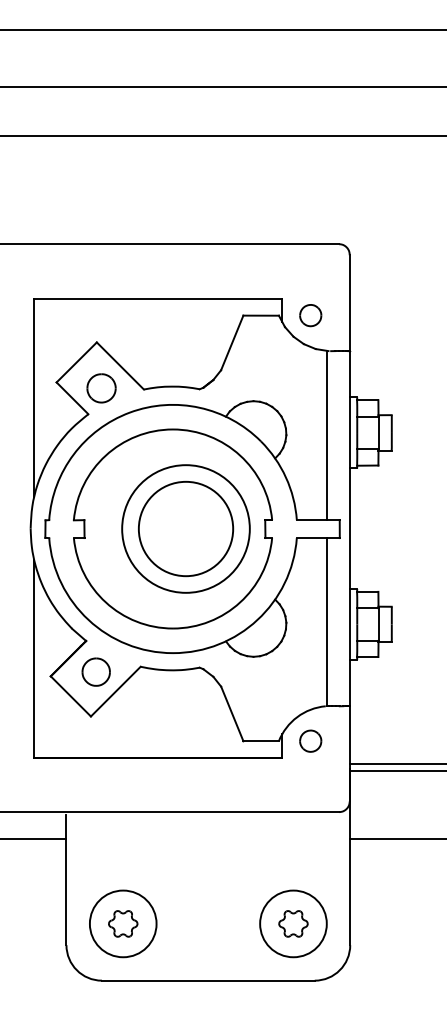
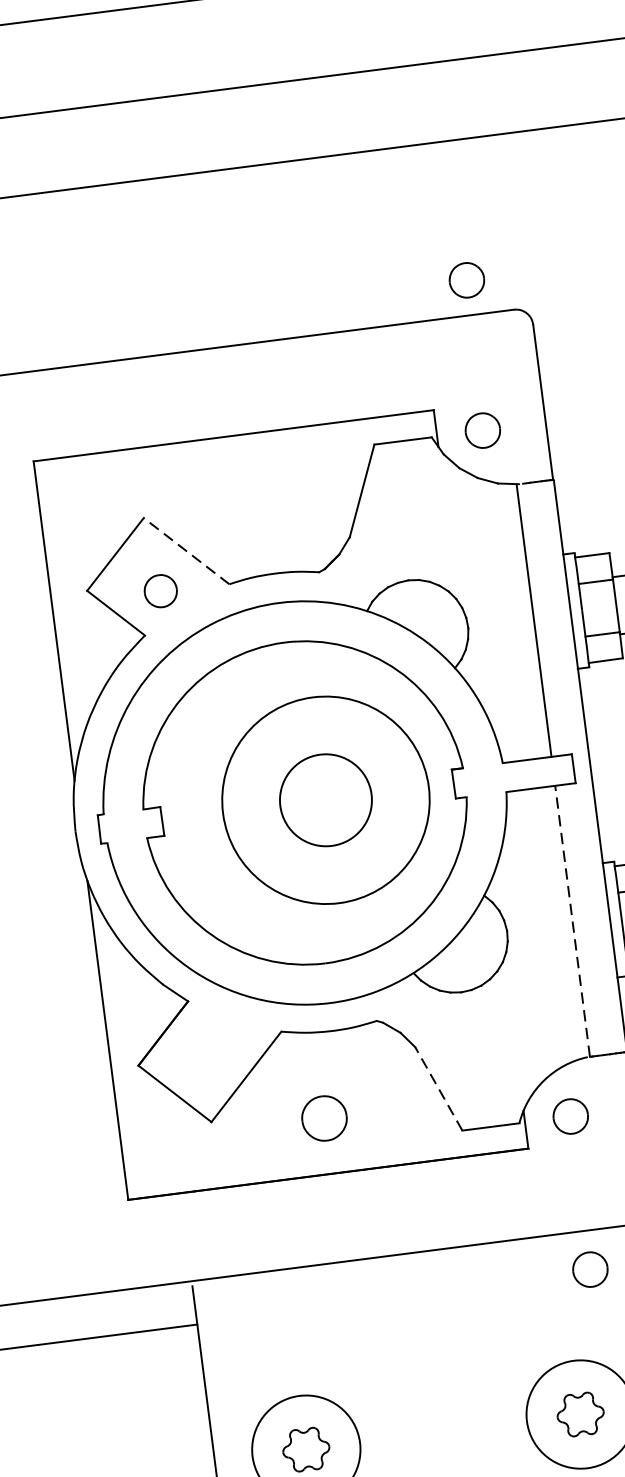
part: (312, 222) -> (466, 280), added
line: (120, 365) -> (186, 550), solid -> dashed
part: (101, 388) -> (160, 591), size x0.7
circle: (185, 528) -> (325, 799), size x0.6
line: (327, 621) -> (573, 920), solid -> dashed
part: (95, 671) -> (323, 1117), moved
line: (232, 713) -> (438, 1088), solid -> dashed
part: (310, 835) -> (589, 1268), added

